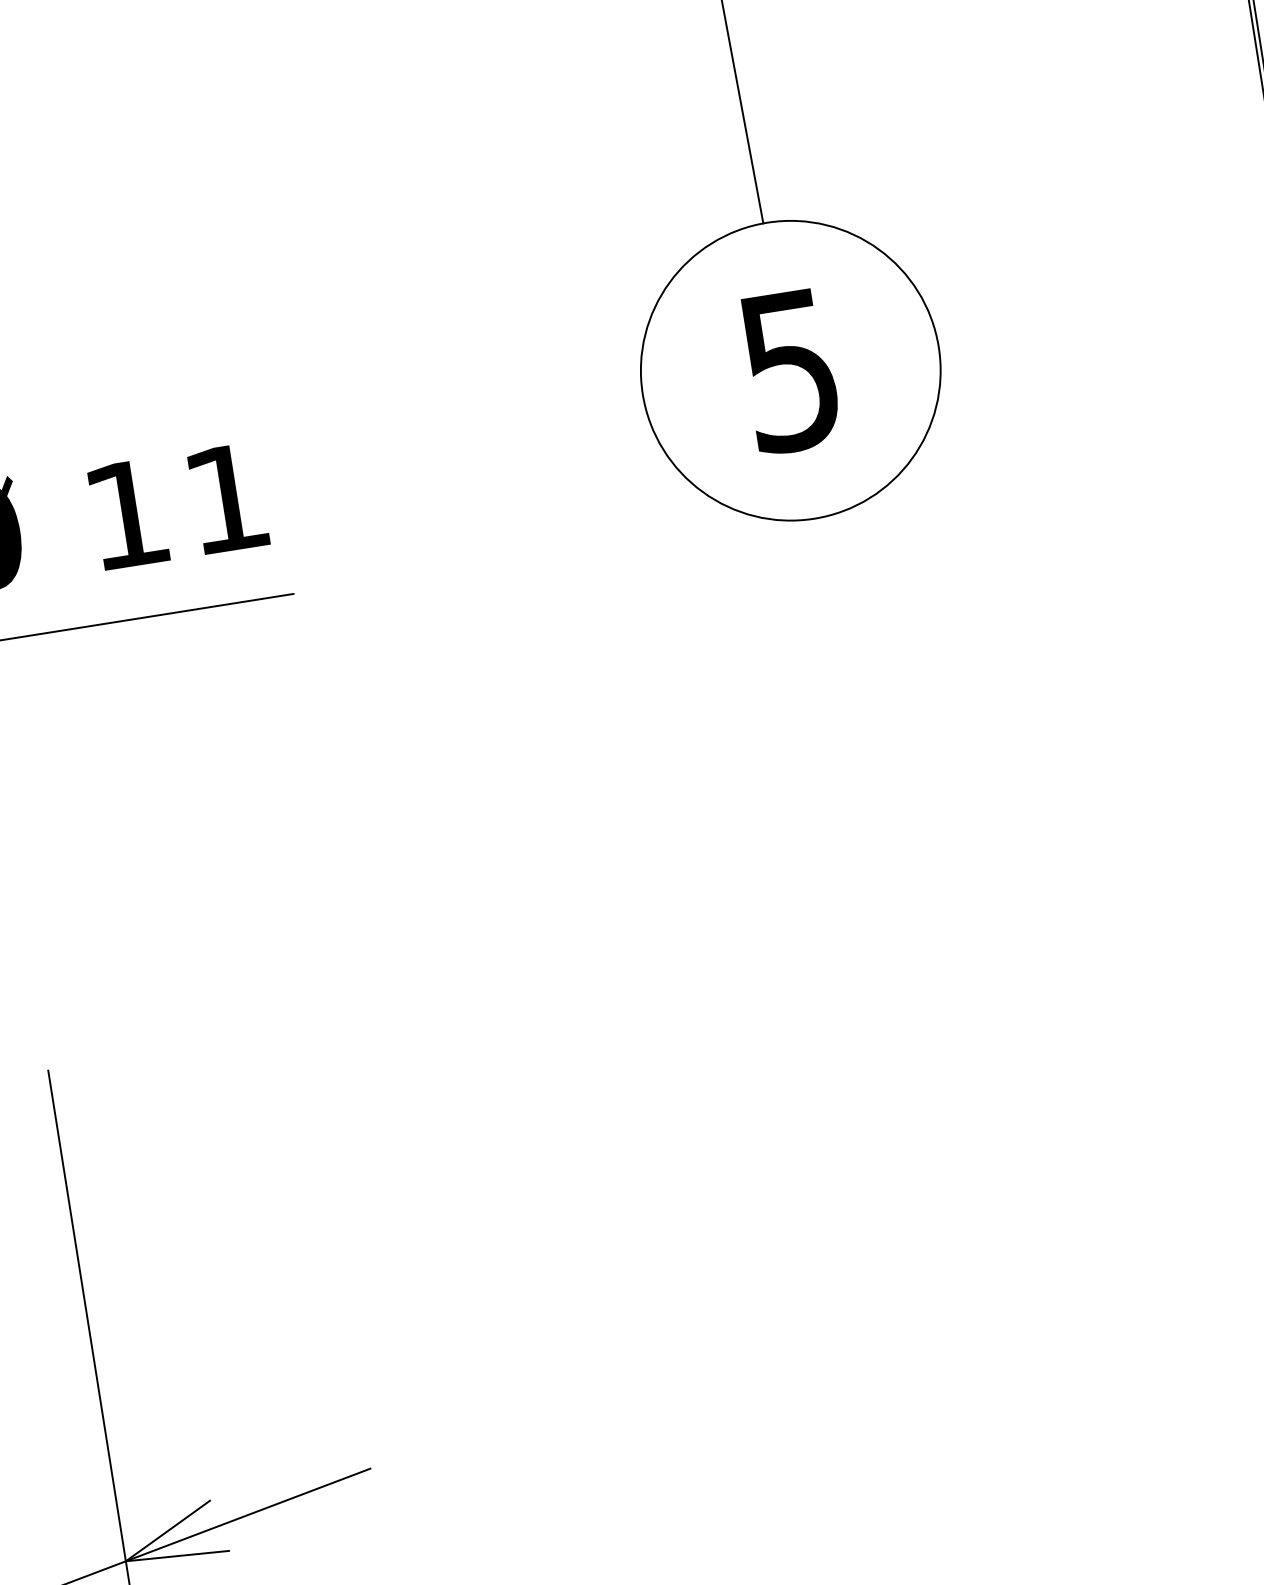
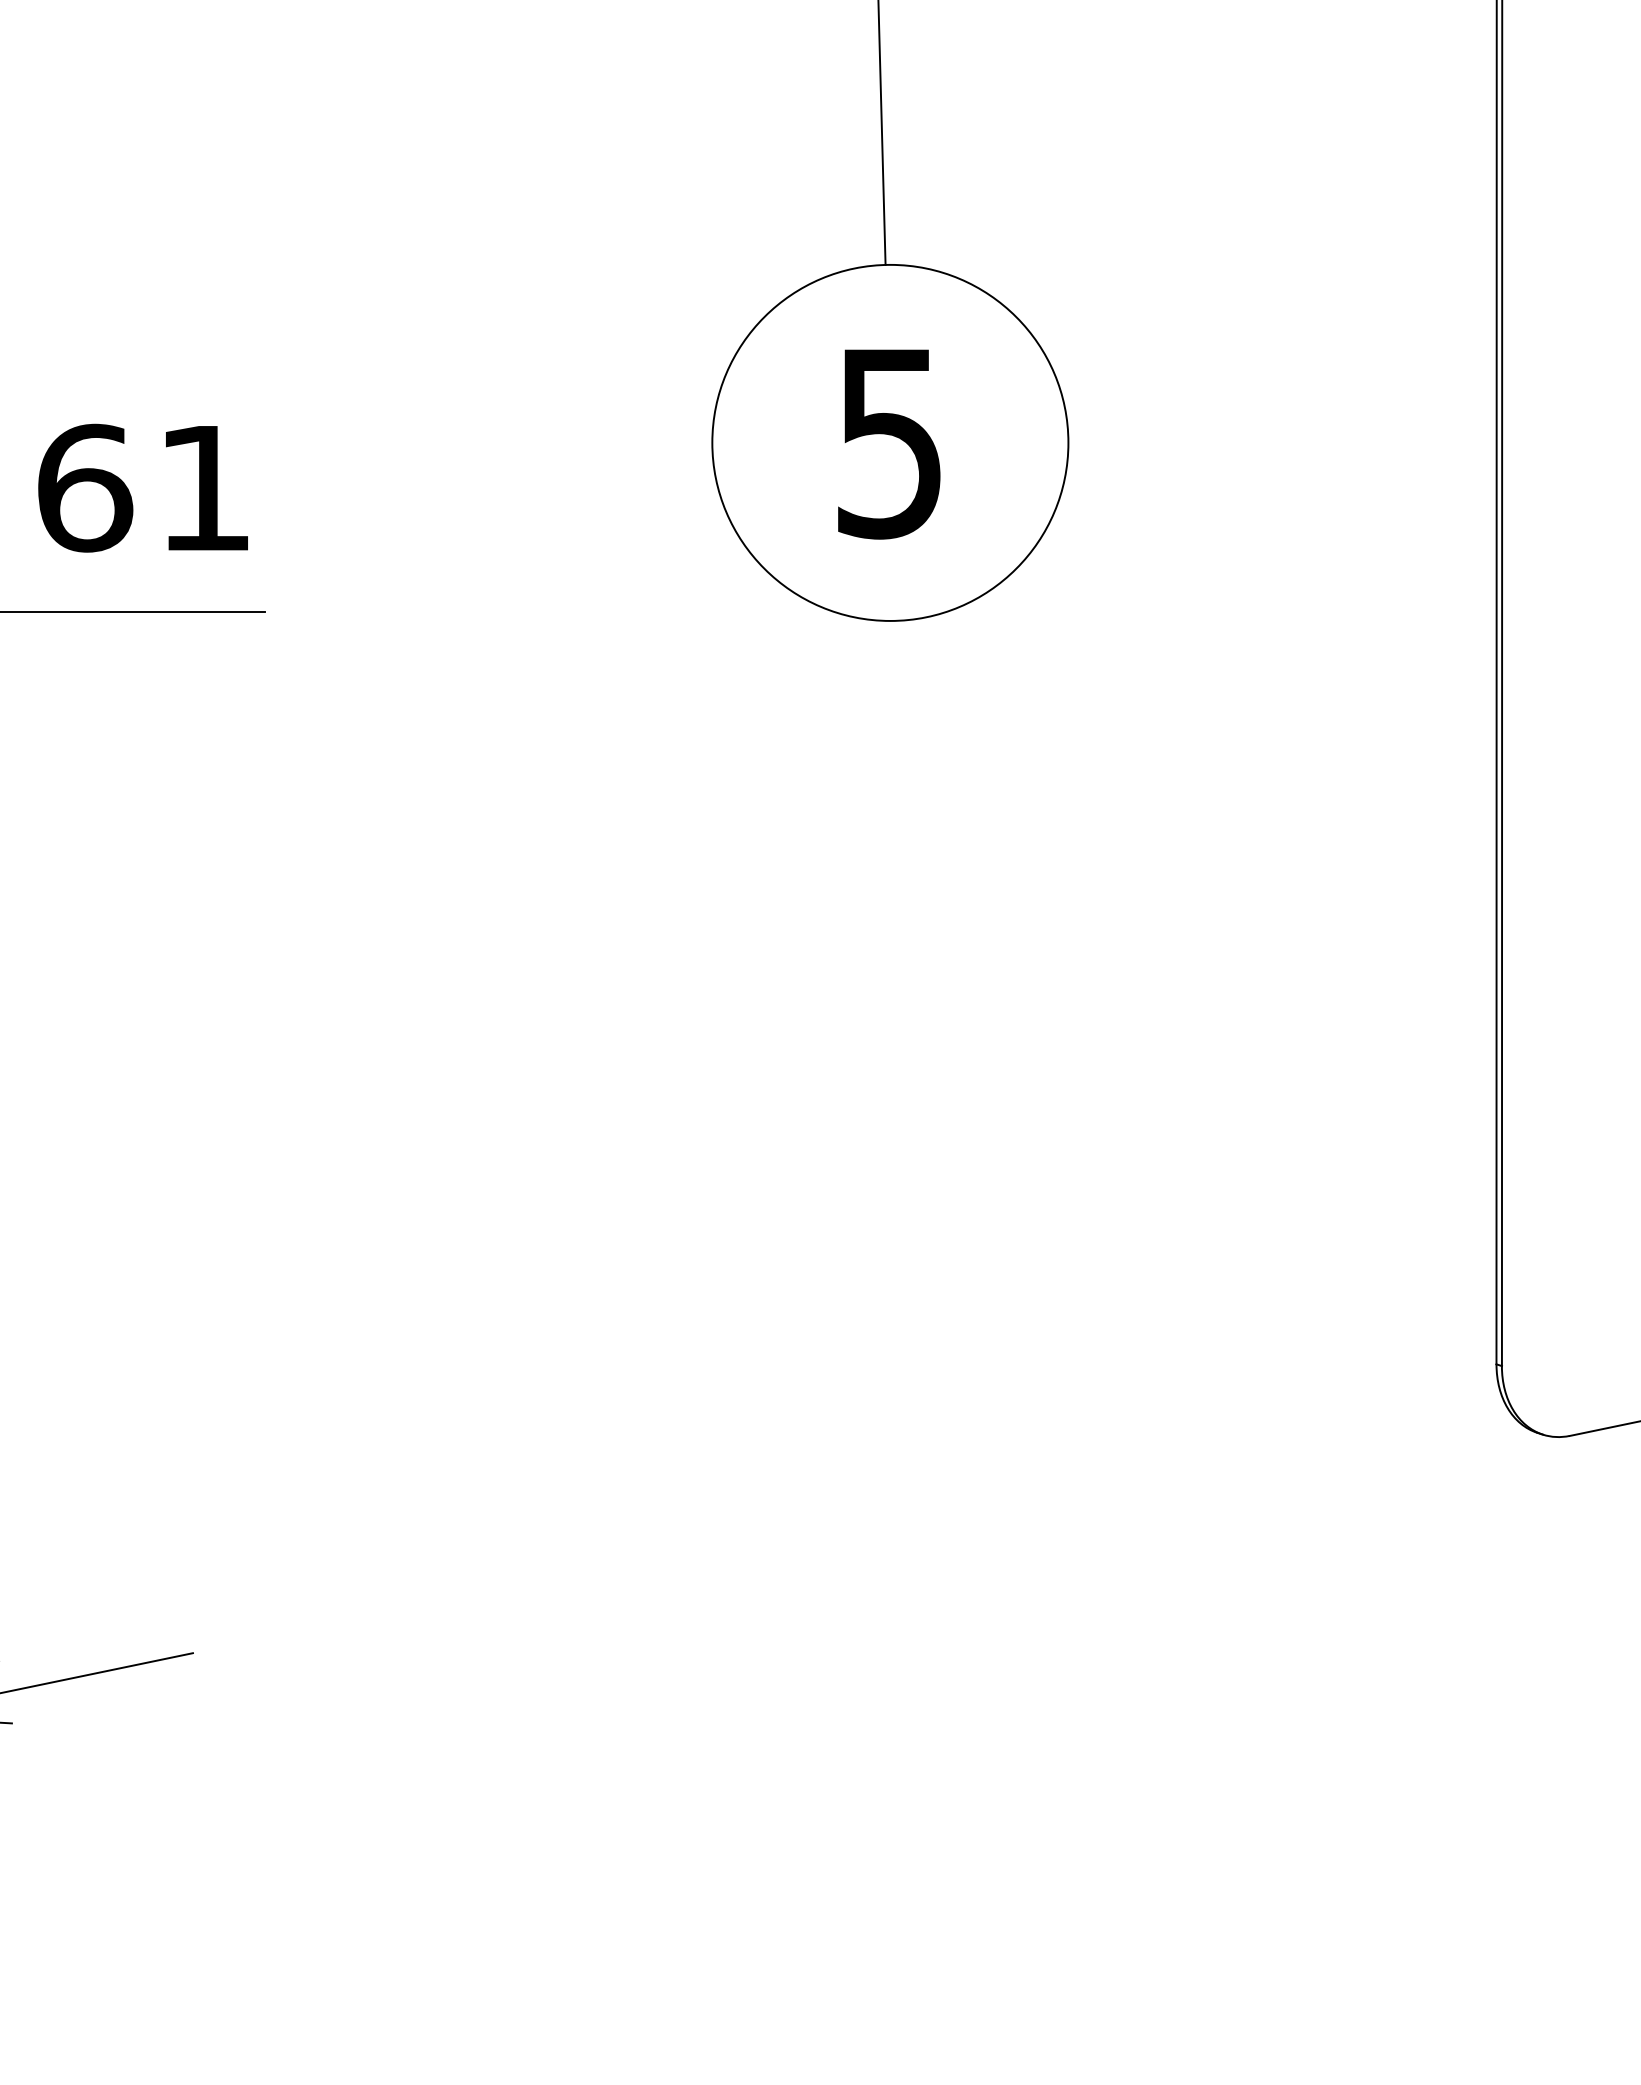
text: (127, 513) -> (85, 487), 11 -> 61

